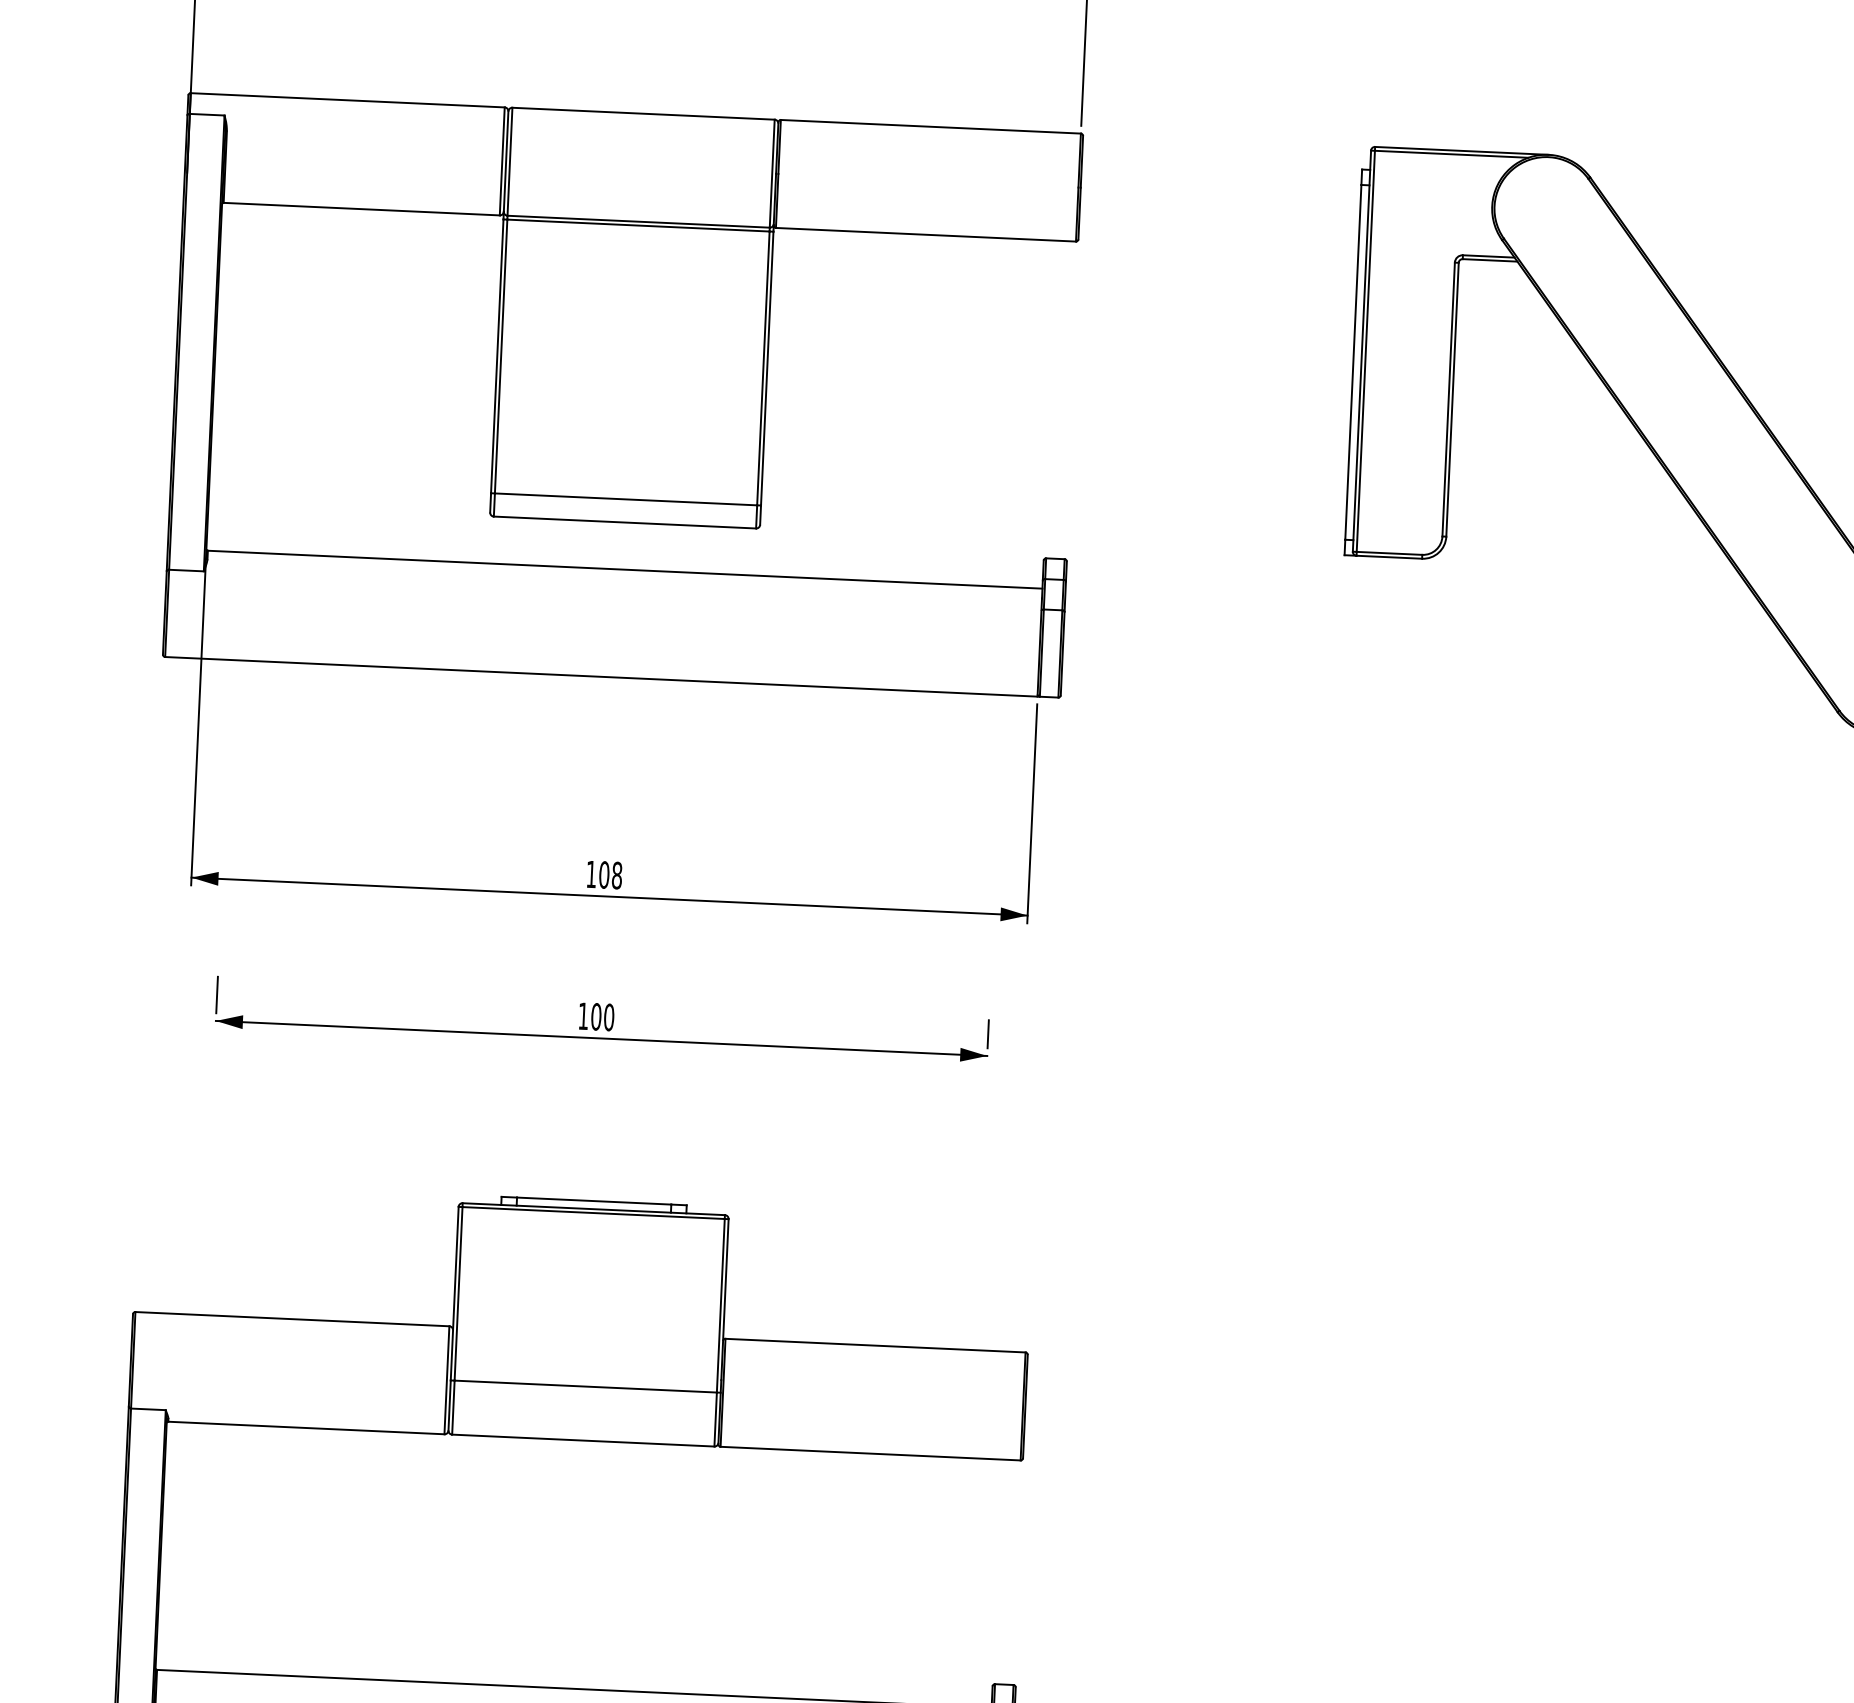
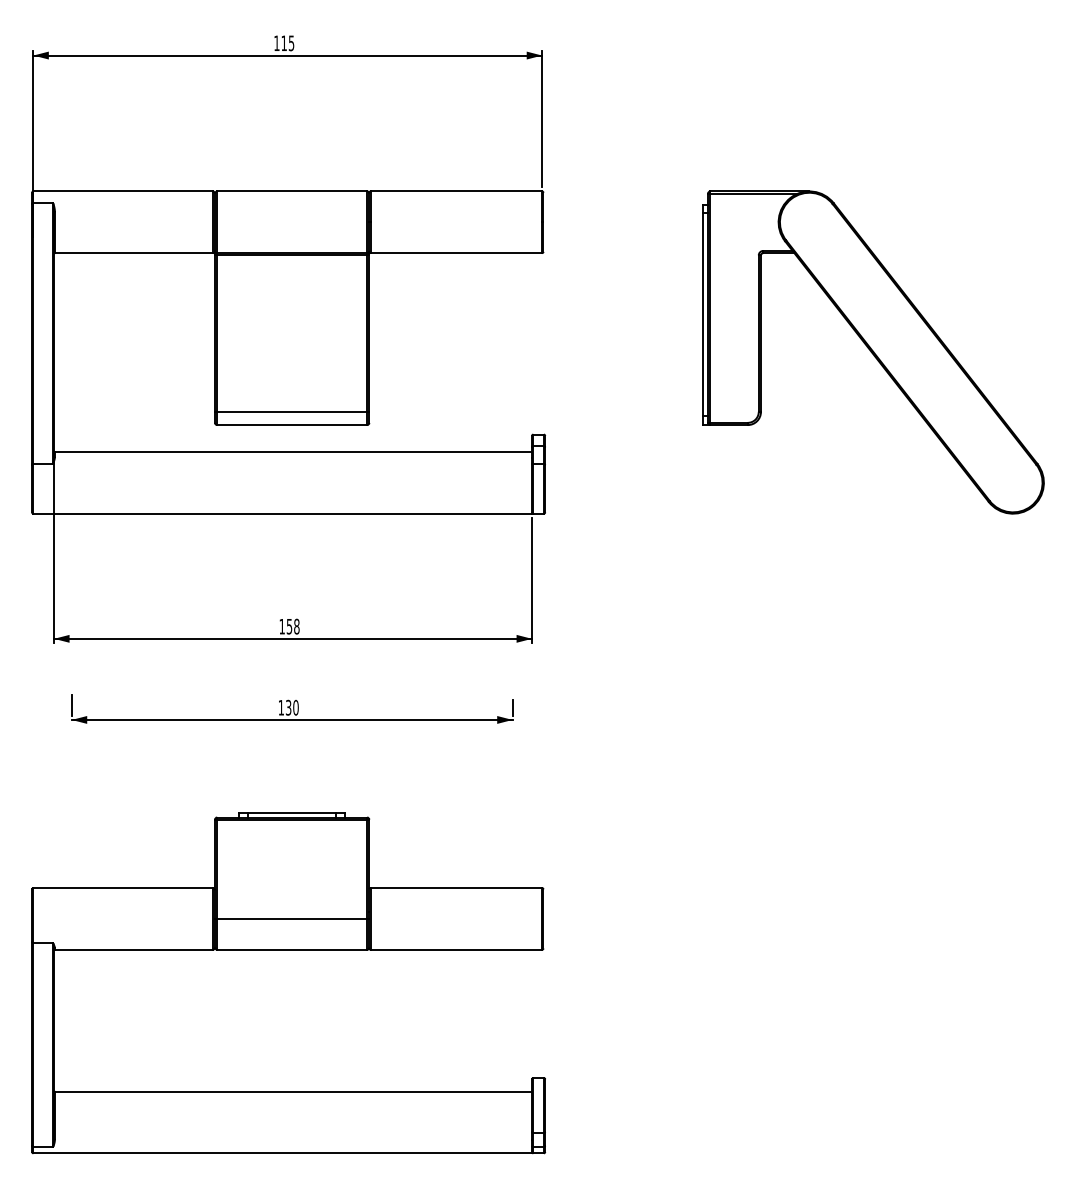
text: (604, 874) -> (289, 626), 108 -> 158
text: (596, 1016) -> (288, 707), 100 -> 130

